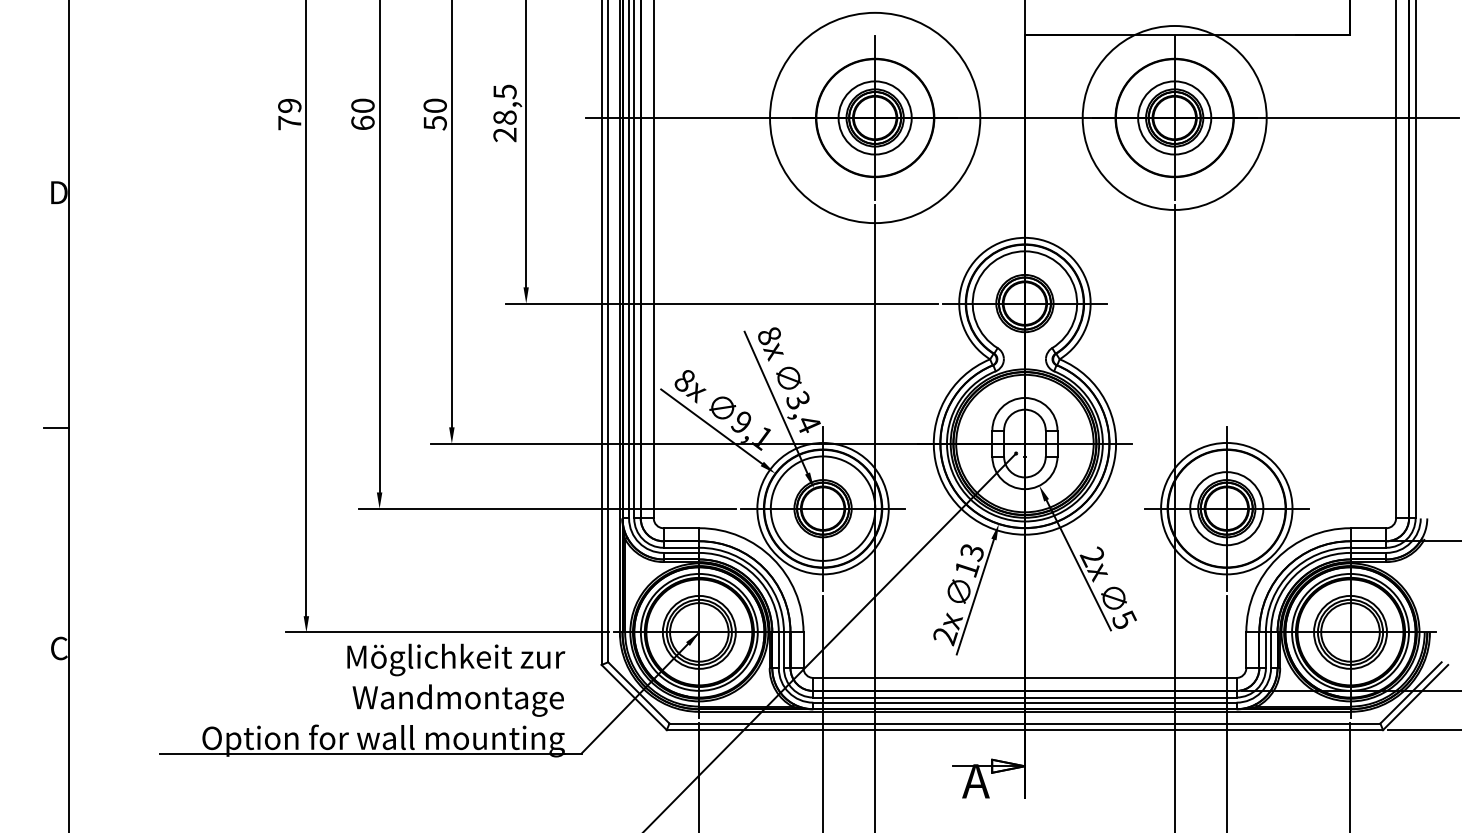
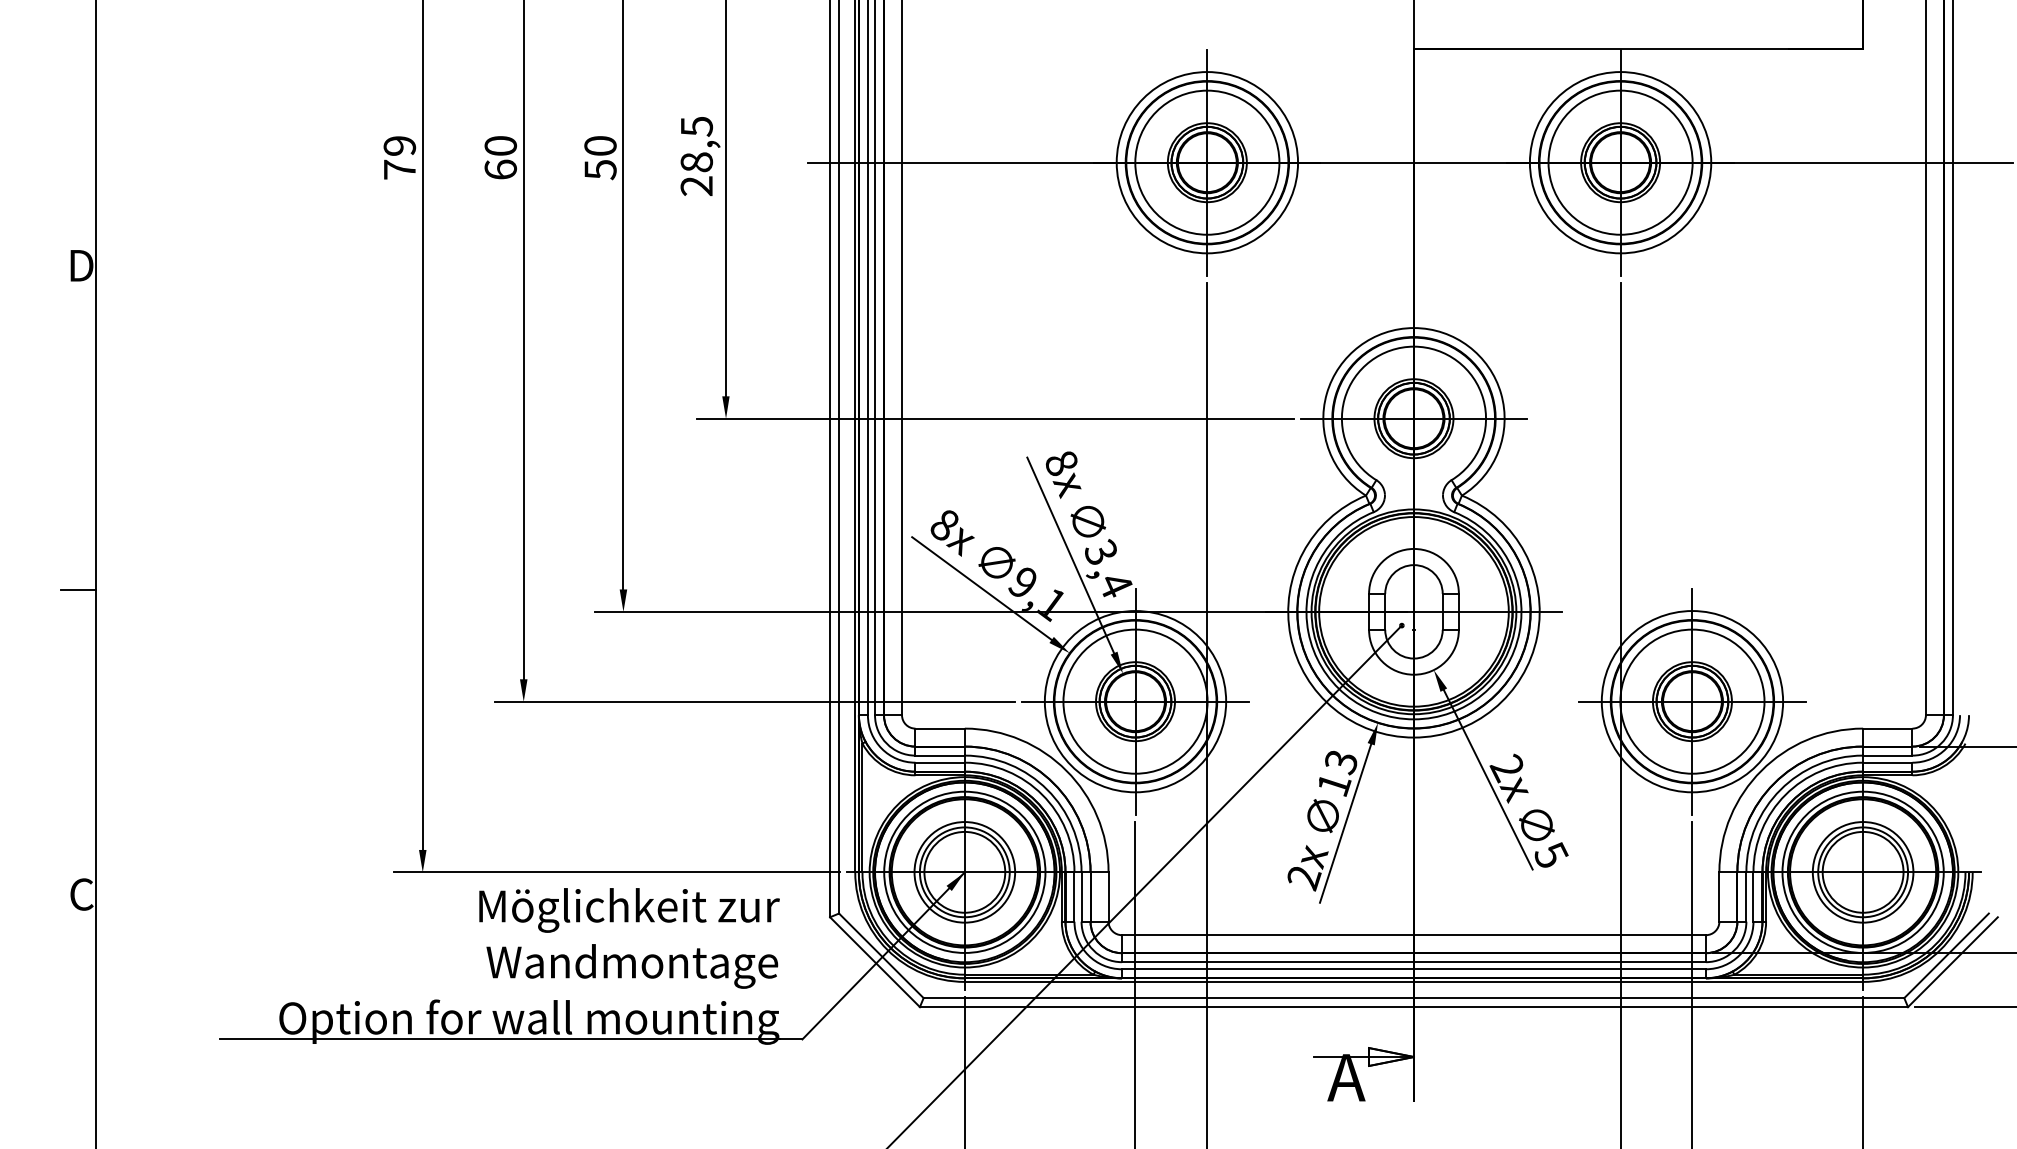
circle: (874, 117) -> (1206, 162), size x0.62
circle: (874, 117) -> (1206, 162), size x1.43
circle: (1174, 117) -> (1620, 162), size x0.71
circle: (1174, 117) -> (1620, 162), size x1.43
circle: (1226, 508) -> (1692, 701), size x1.43

